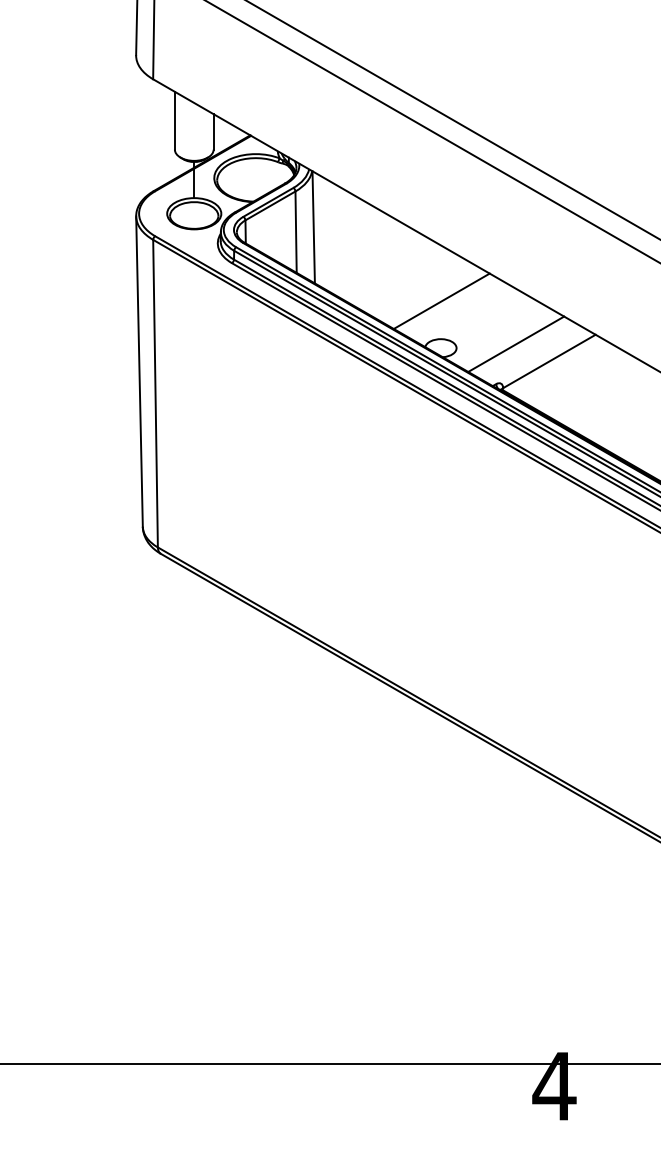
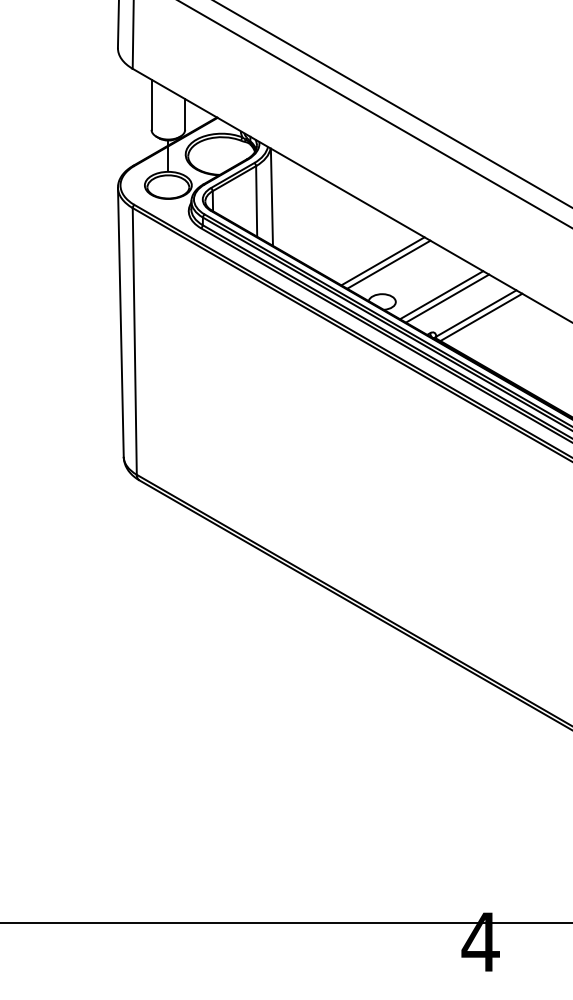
line: (448, 304) -> (388, 264), added
line: (509, 340) -> (441, 295), added
line: (555, 365) -> (481, 317), added

